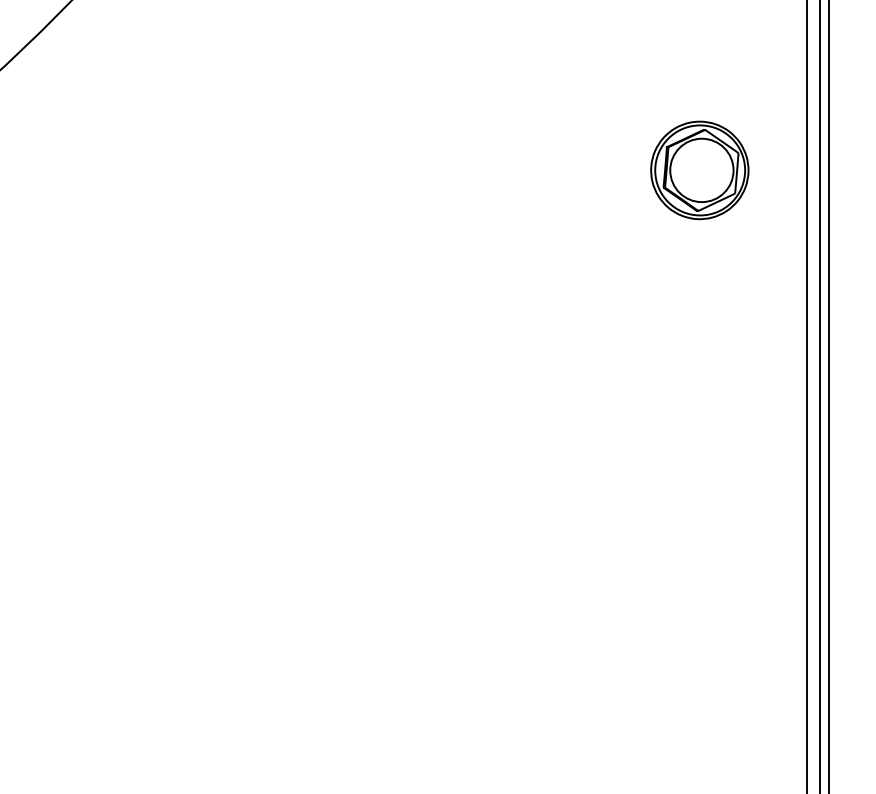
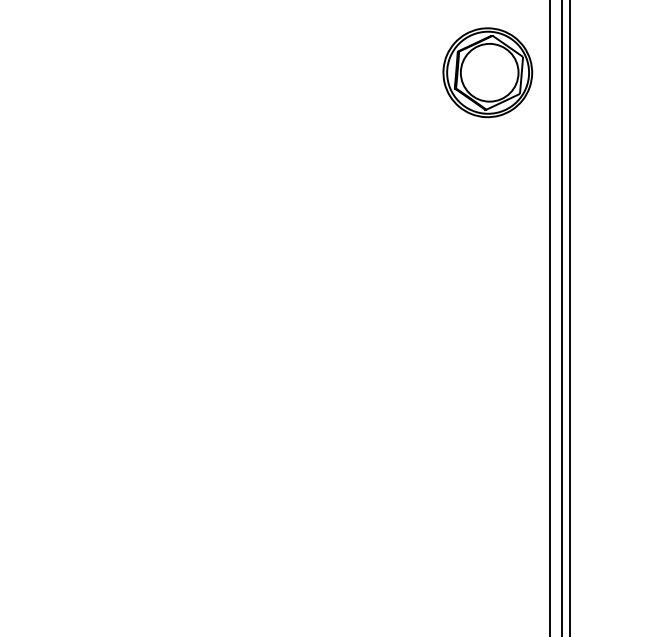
part: (699, 170) -> (487, 72), moved

